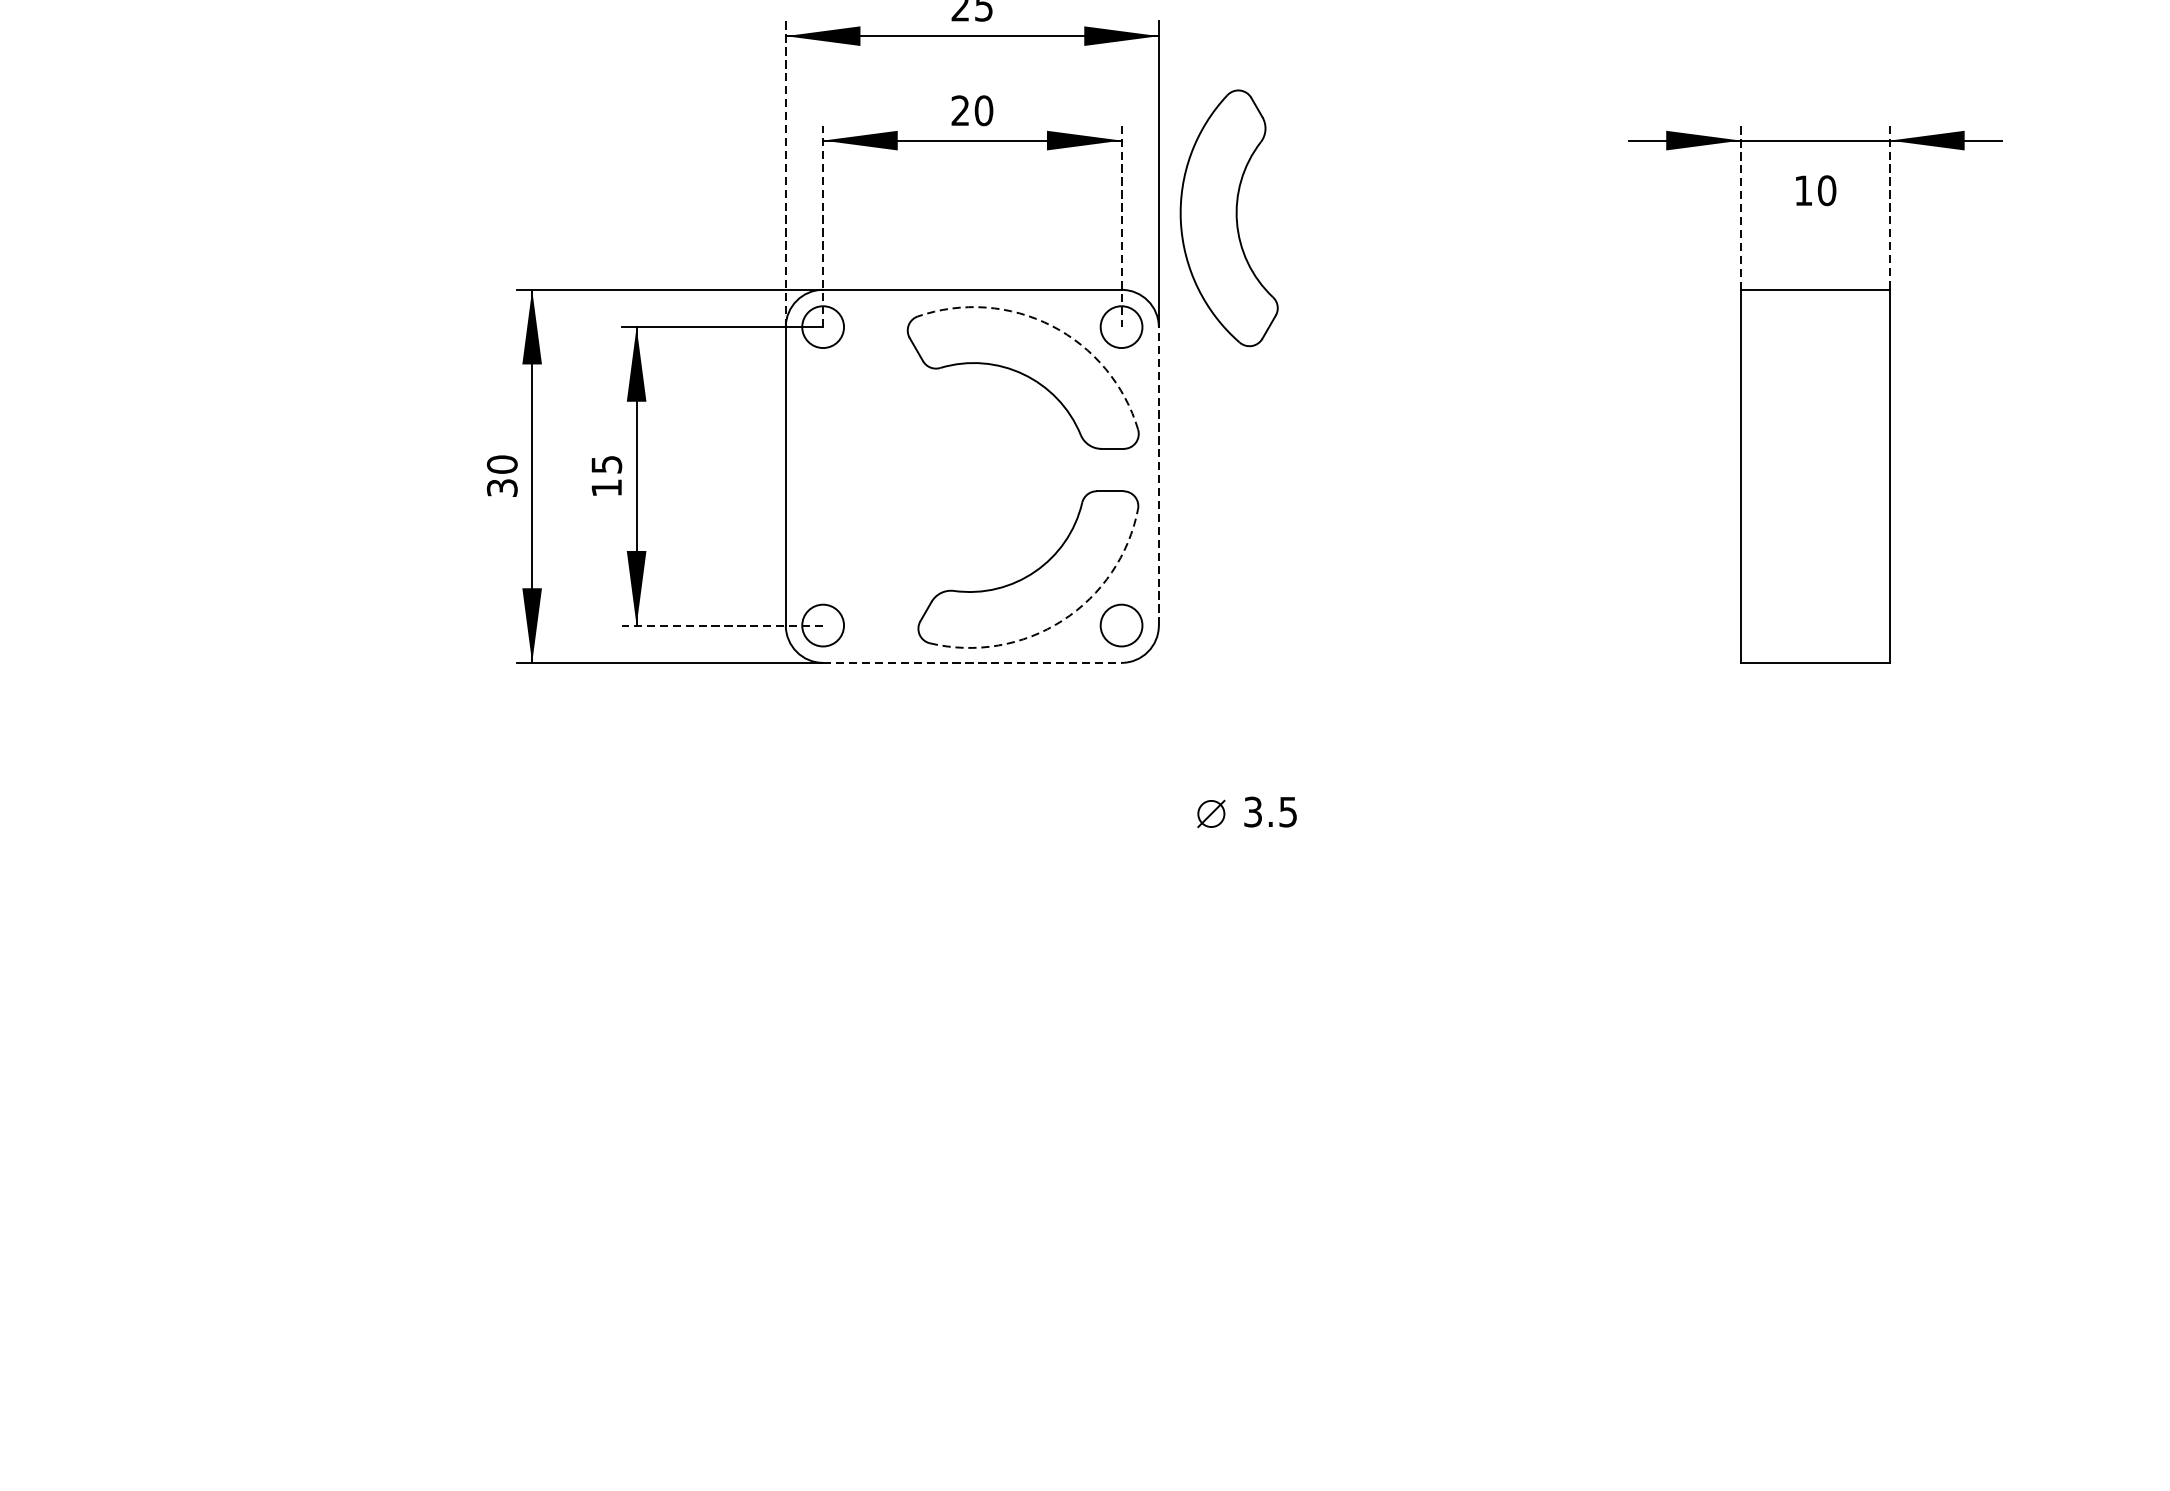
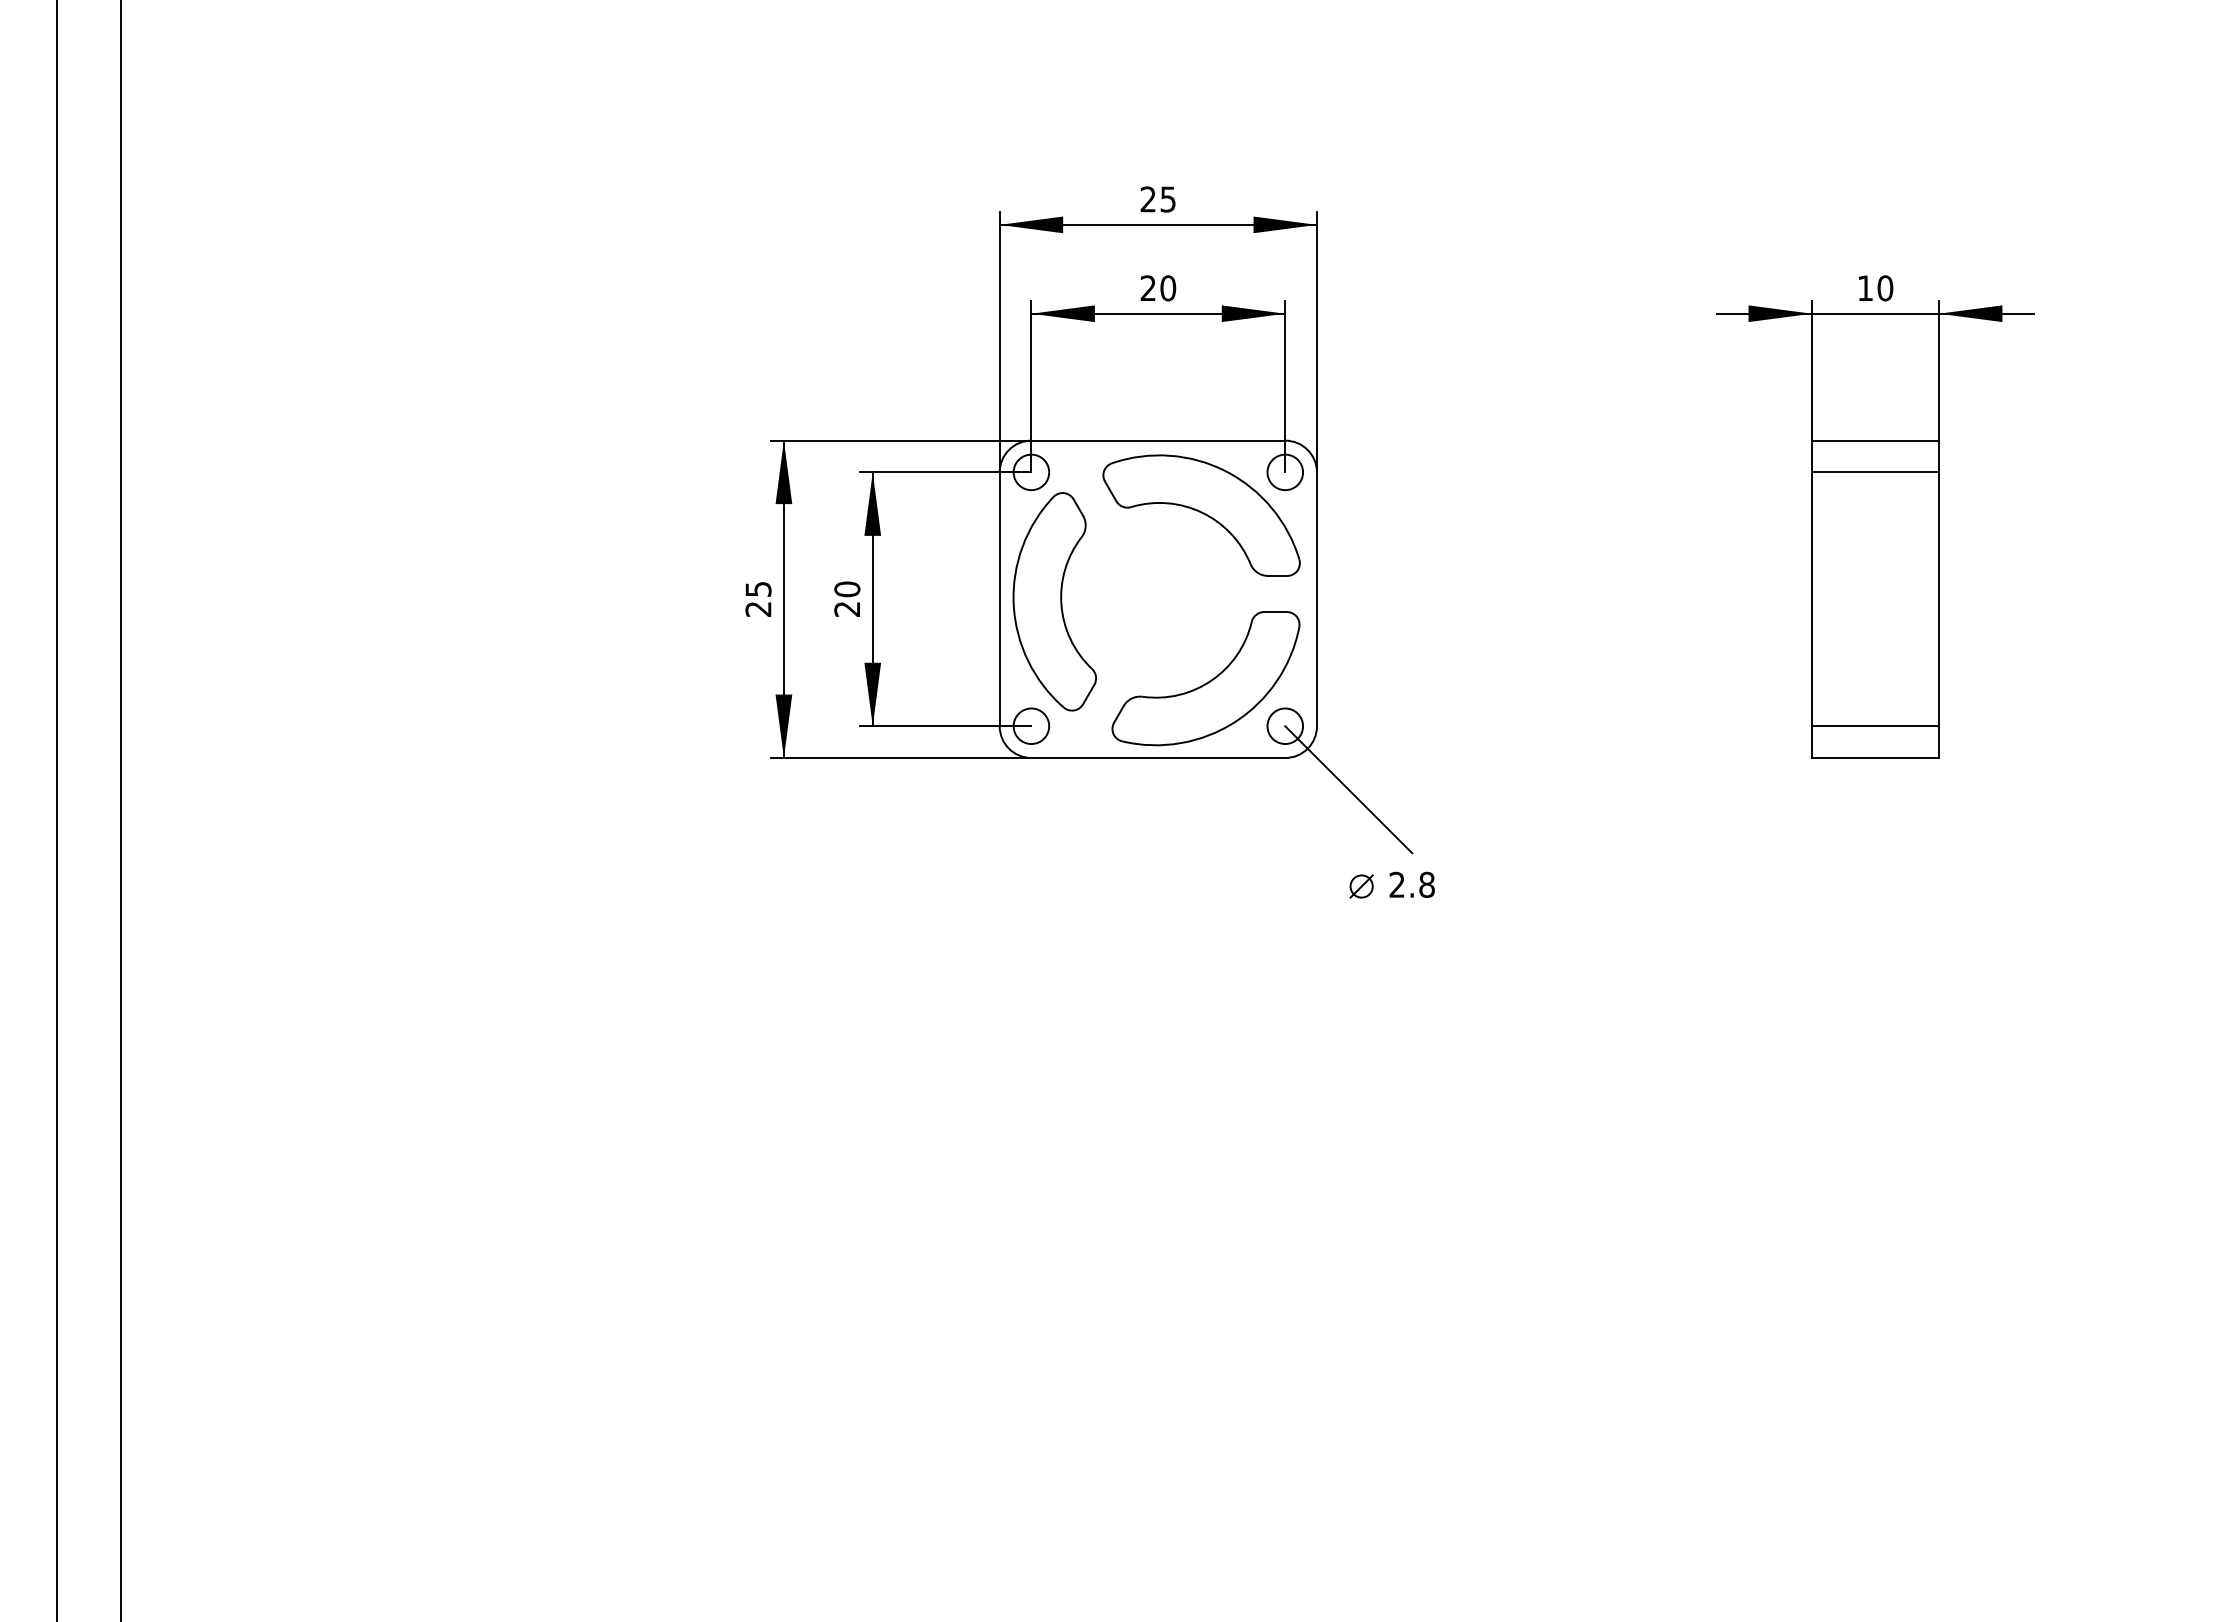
line: (785, 173) -> (999, 341), dashed -> solid
text: (1816, 190) -> (1876, 288), moved
line: (1741, 207) -> (1812, 370), dashed -> solid
line: (1889, 207) -> (1938, 370), dashed -> solid
part: (1228, 217) -> (1054, 601), moved
line: (823, 226) -> (1031, 386), dashed -> solid
line: (1121, 226) -> (1285, 386), dashed -> solid
arc: (1052, 326) -> (1226, 471), dashed -> solid
line: (1815, 327) -> (1875, 472), added
text: (502, 475) -> (758, 598), 30 -> 25
text: (606, 475) -> (847, 598), 15 -> 20
line: (1159, 476) -> (1317, 599), dashed -> solid
arc: (1063, 621) -> (1235, 722), dashed -> solid
line: (722, 625) -> (945, 726), dashed -> solid
line: (1815, 625) -> (1875, 726), added
line: (972, 663) -> (1158, 758), dashed -> solid
line: (1195, 699) -> (1348, 789), added
text: (1269, 811) -> (1411, 884), 3.5 -> 2.8

